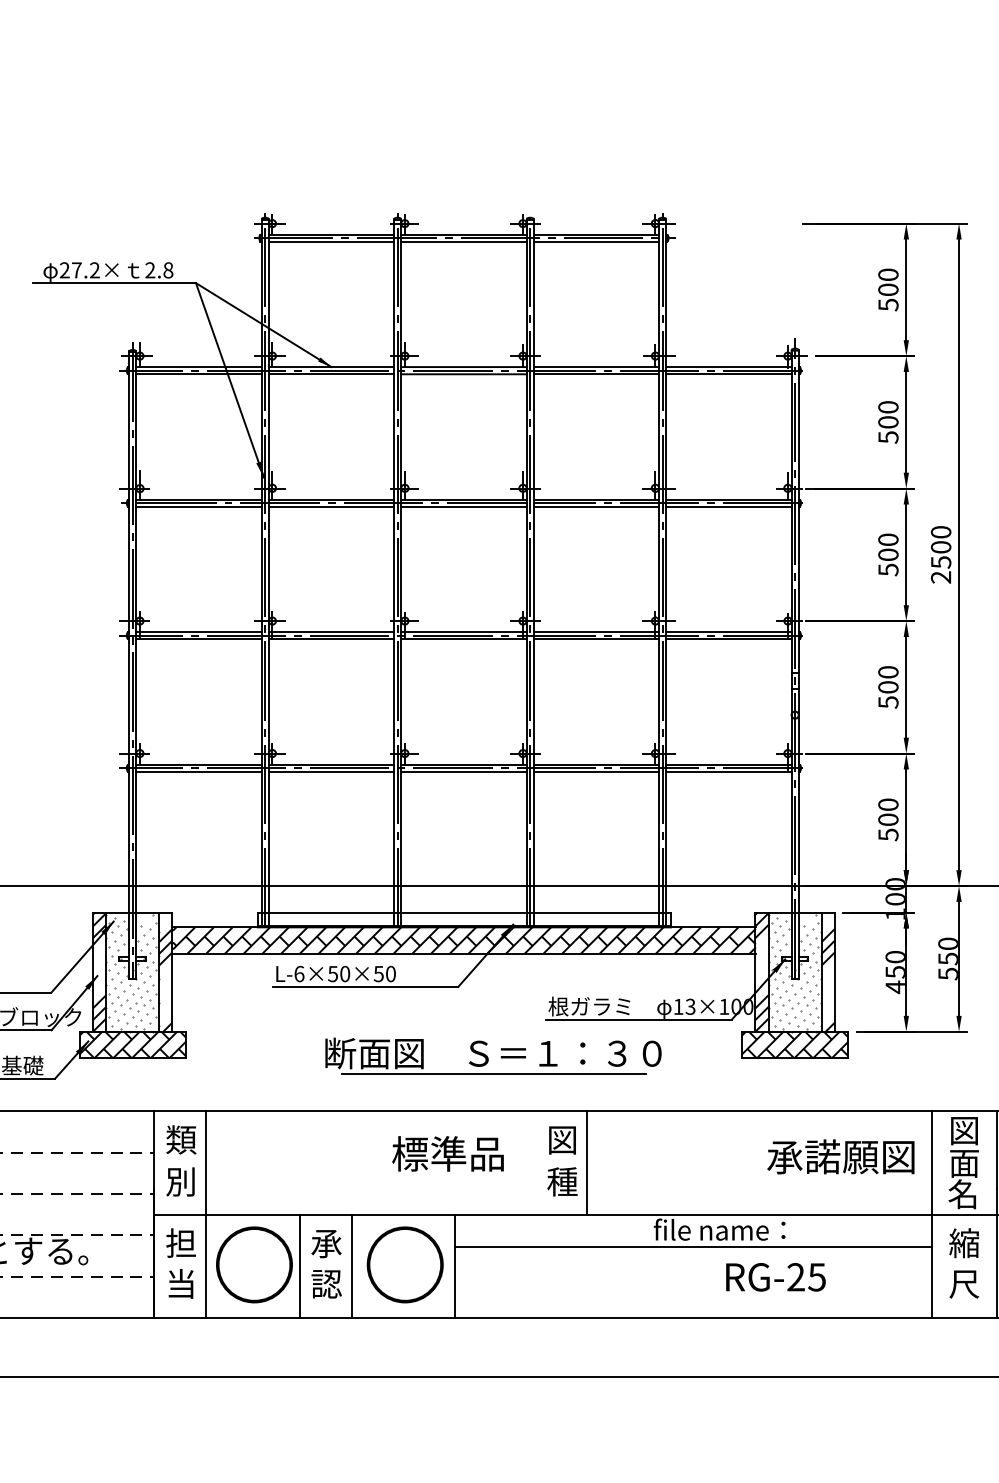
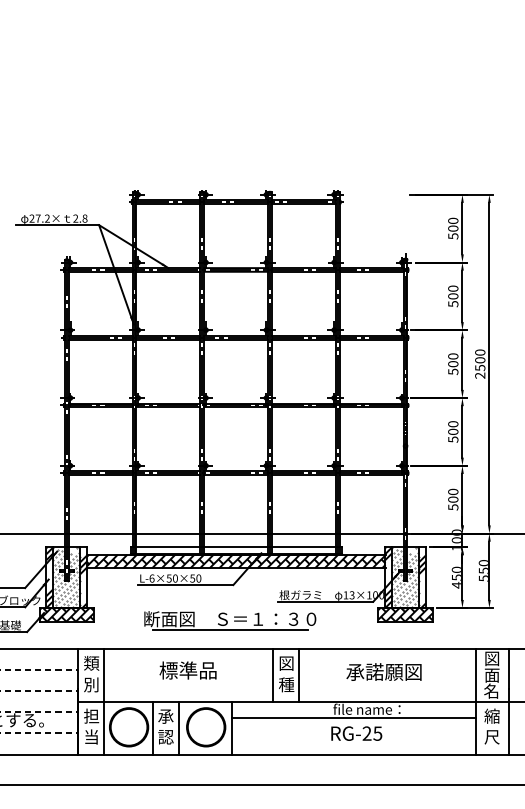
part: (493, 1056) -> (230, 620), moved
text: (446, 1153) -> (187, 670), moved
text: (839, 1155) -> (383, 671), moved
line: (534, 1161) -> (272, 674), added
text: (775, 1276) -> (356, 733), moved

